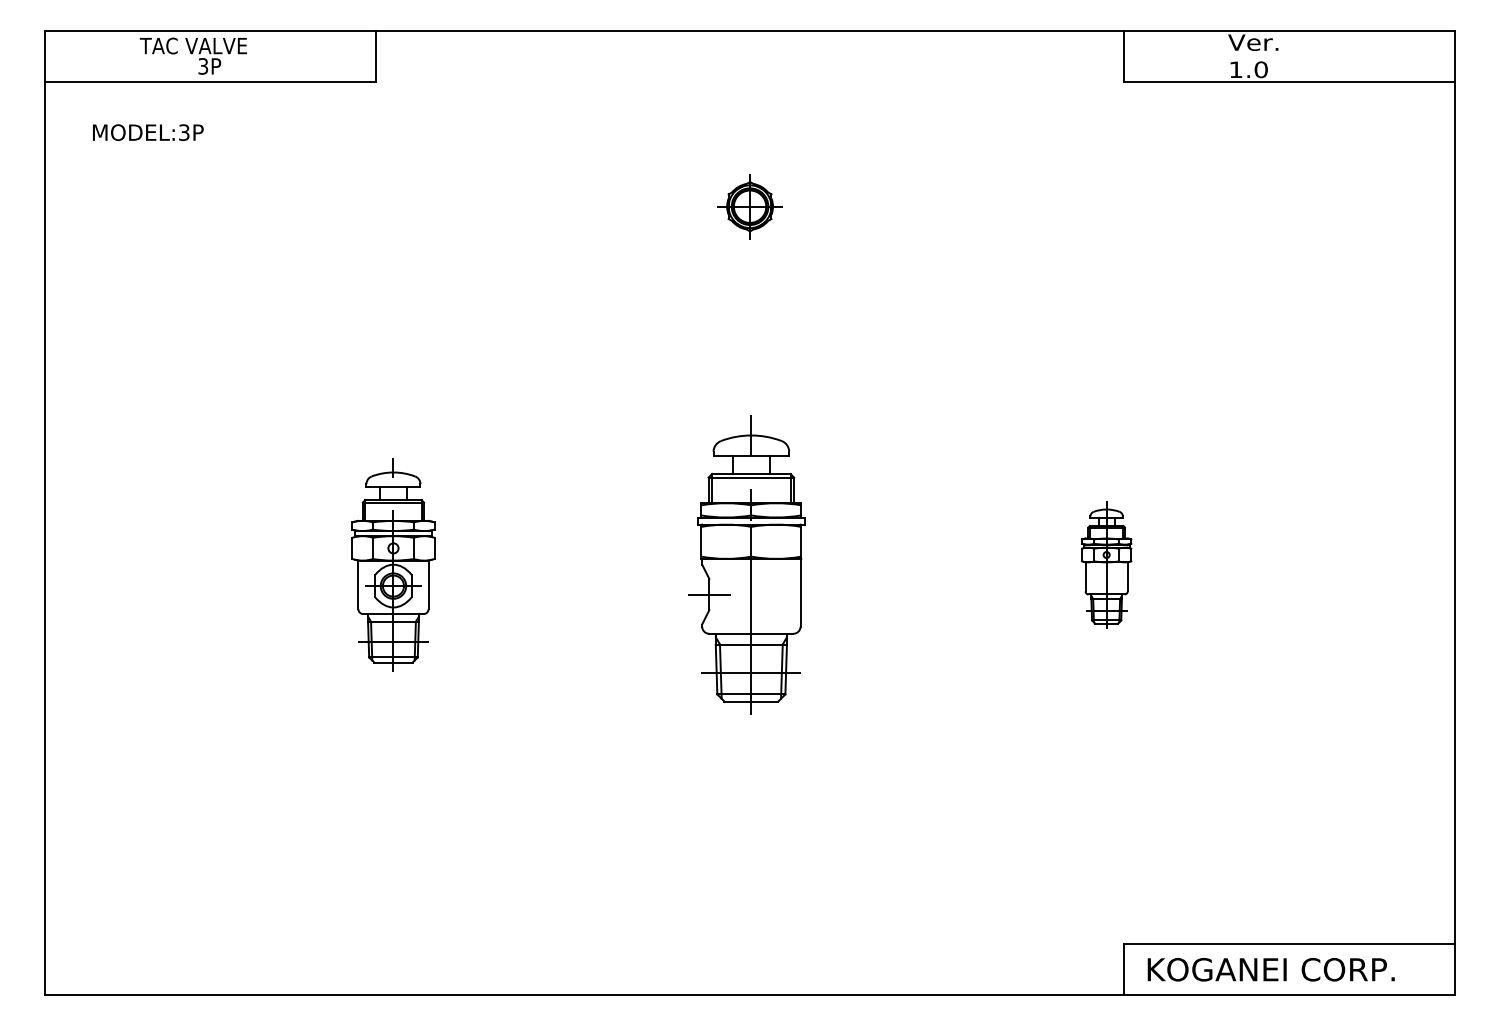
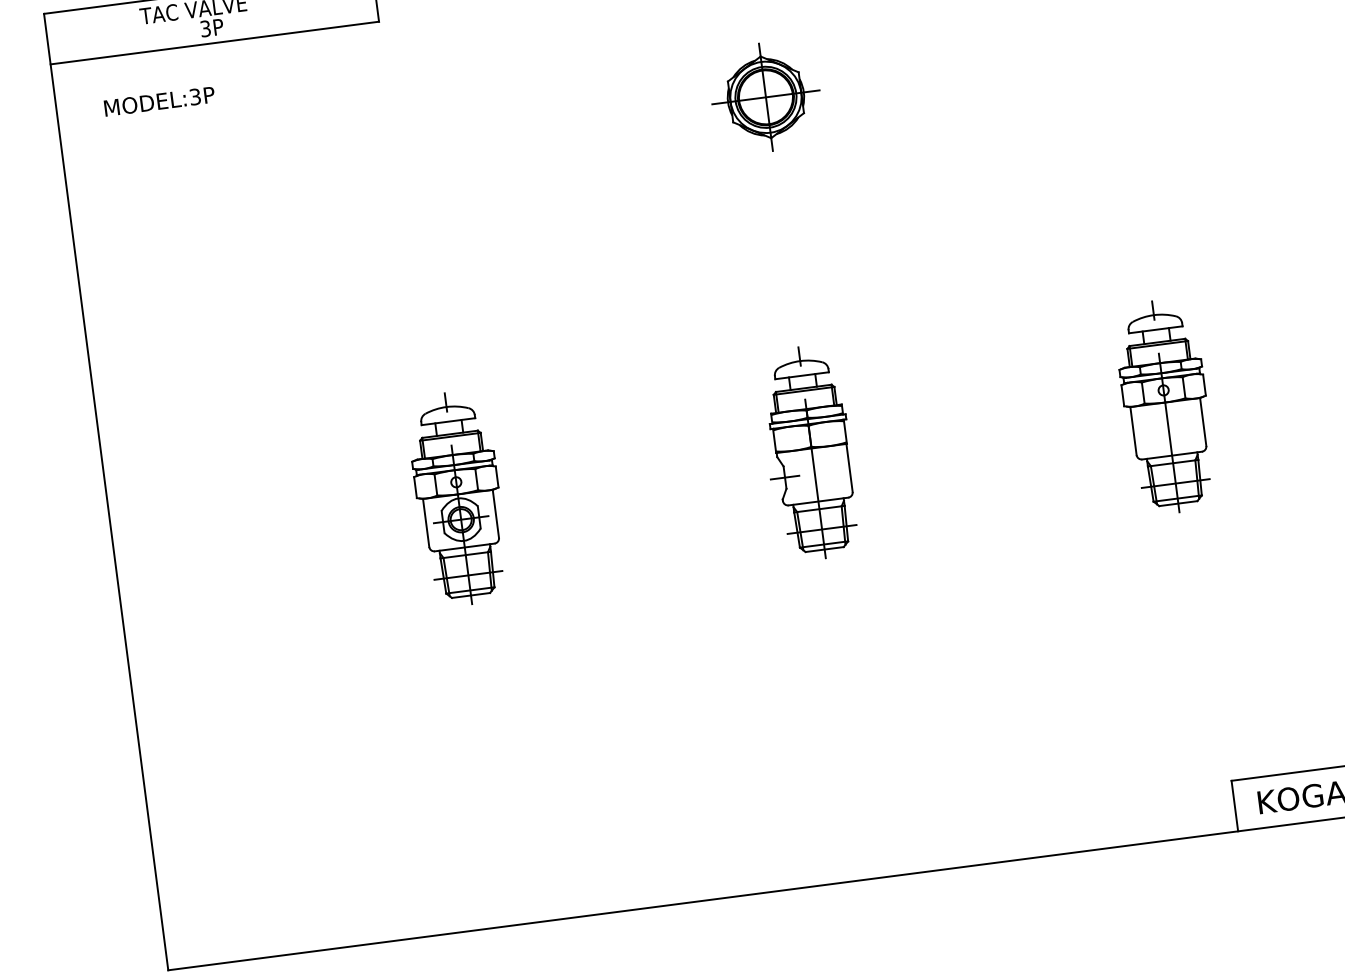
part: (749, 206) -> (765, 97), size x1.67
part: (746, 564) -> (808, 452), size x0.71
part: (1106, 564) -> (1165, 406), size x1.67

